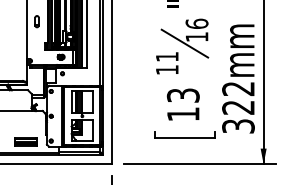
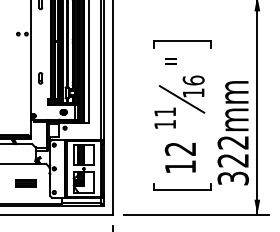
text: (183, 95) -> (180, 148), 13 -> 12
part: (25, 142) -> (25, 183), moved

